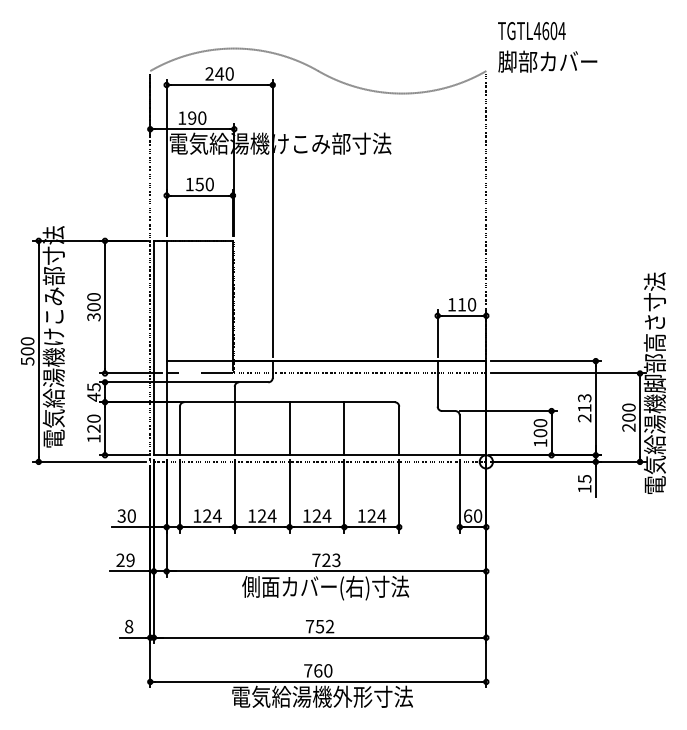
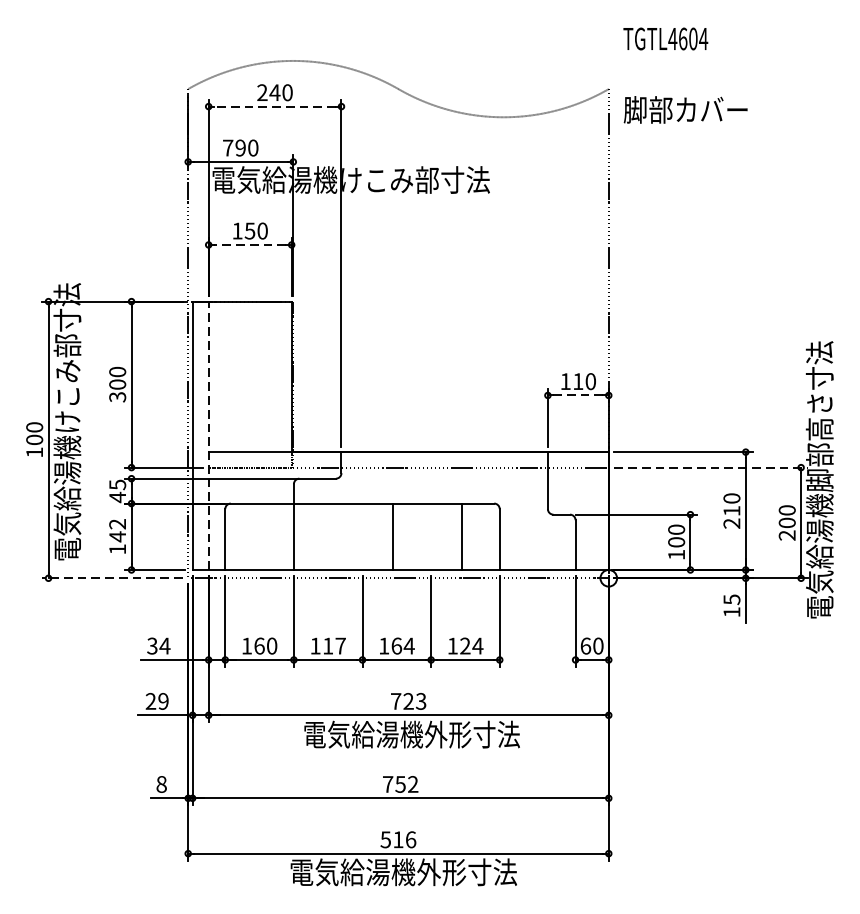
text: (547, 61) -> (685, 109), moved
line: (219, 85) -> (274, 107), solid -> dashed
text: (182, 117) -> (228, 147), 190 -> 790
line: (199, 195) -> (249, 244), solid -> dashed
line: (462, 315) -> (578, 395), solid -> dashed
line: (166, 347) -> (208, 435), solid -> dashed
text: (27, 361) -> (34, 452), 500 -> 100
line: (568, 373) -> (711, 467), solid -> dashed
text: (584, 398) -> (731, 498), 213 -> 210
text: (93, 423) -> (117, 530), 120 -> 142
line: (289, 428) -> (392, 536), moved
line: (344, 428) -> (462, 536), moved
line: (89, 461) -> (112, 577), solid -> dashed
text: (131, 515) -> (164, 645), 30 -> 34
text: (212, 515) -> (266, 645), 124 -> 160
text: (267, 515) -> (334, 645), 124 -> 117
text: (316, 515) -> (396, 645), 124 -> 164
text: (328, 587) -> (411, 735), 側面カバー(右)寸法 -> 電気給湯機外形寸法
text: (318, 670) -> (398, 839), 760 -> 516

